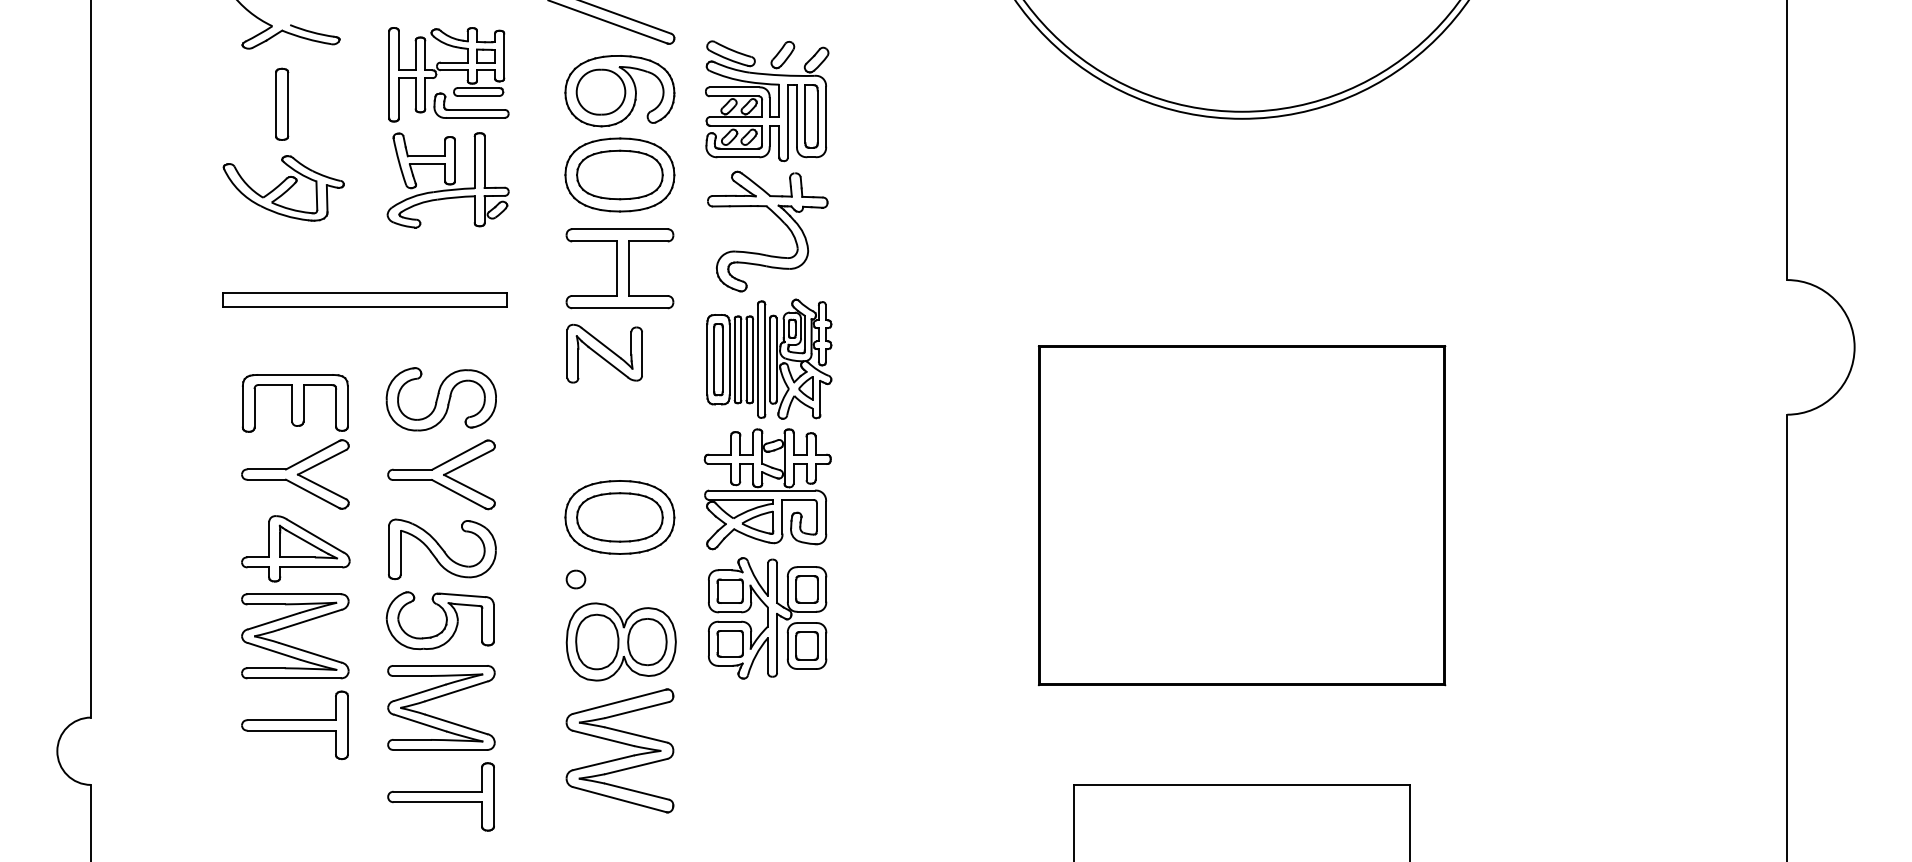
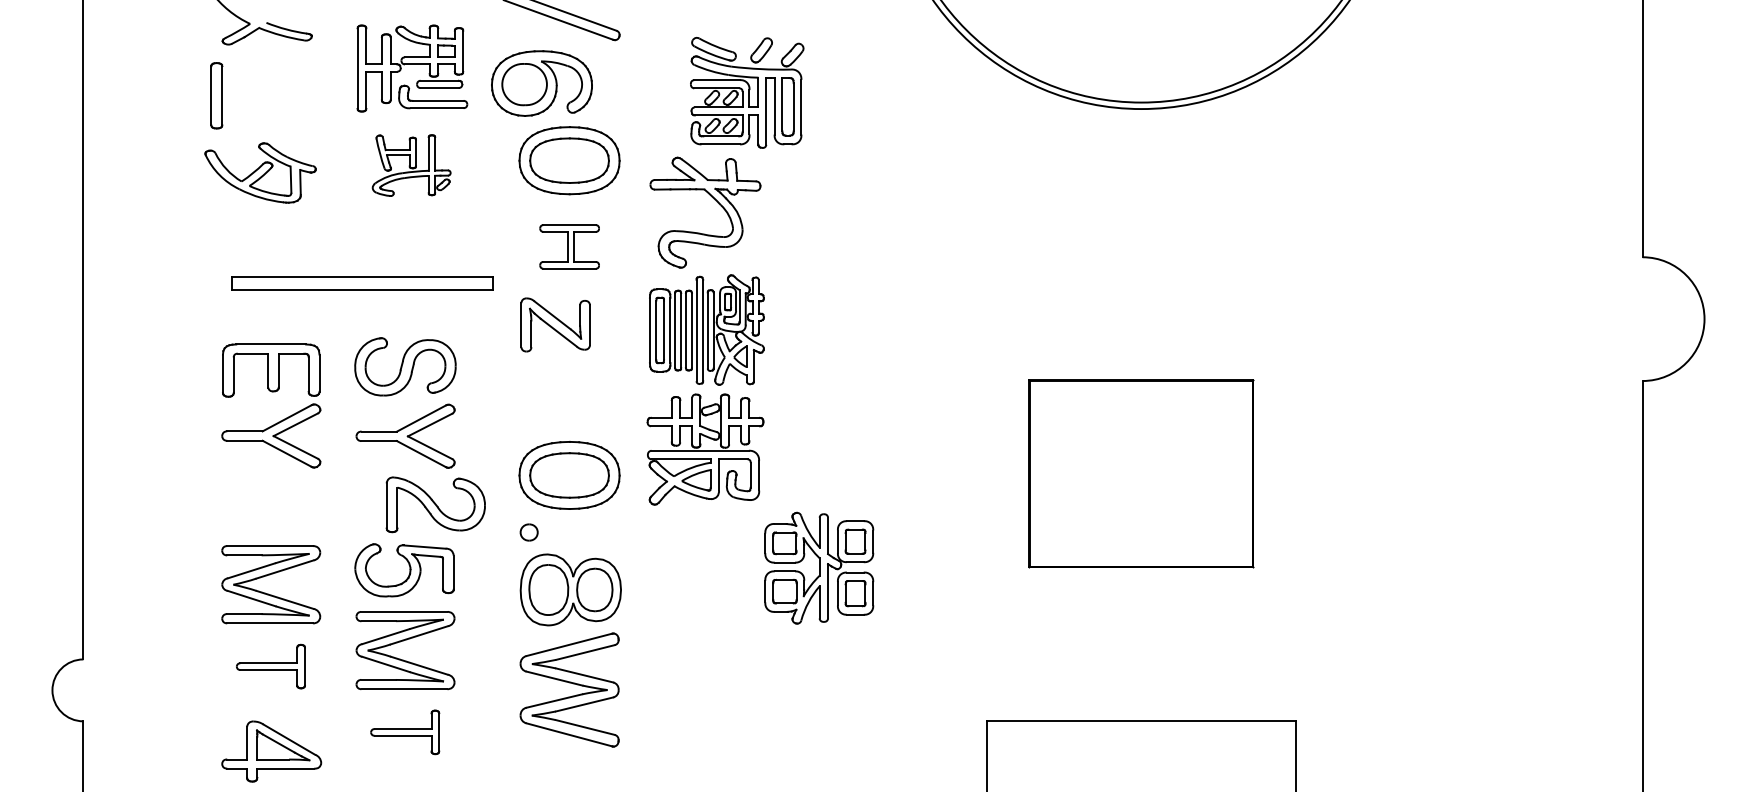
part: (619, 91) -> (541, 83), moved
part: (767, 101) -> (747, 93), moved
part: (282, 103) -> (217, 94), moved
part: (447, 180) -> (411, 165), size x0.7
part: (619, 268) -> (569, 246), size x0.6
part: (364, 299) -> (362, 283), moved
part: (1241, 515) -> (1140, 473), size x0.6
part: (295, 548) -> (271, 751), moved
part: (442, 549) -> (435, 504), moved
part: (767, 618) -> (819, 568), moved
part: (294, 725) -> (270, 666), size x0.7
part: (440, 796) -> (404, 731), size x0.7

